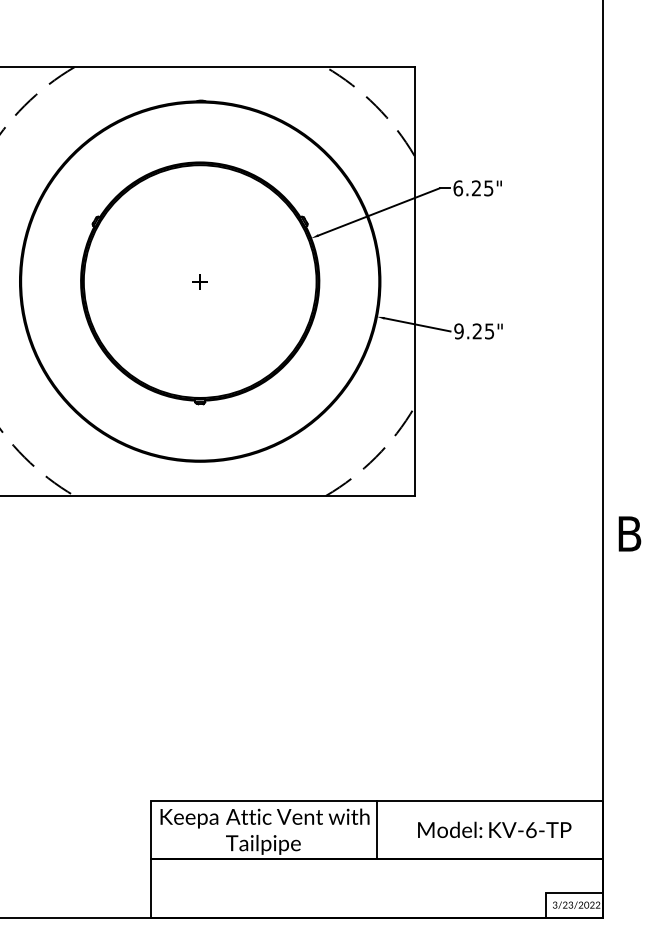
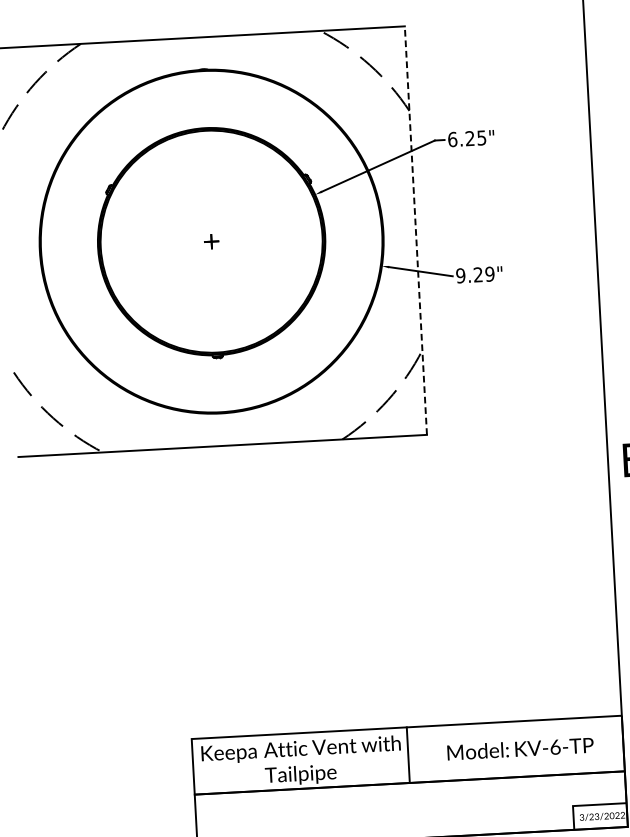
line: (414, 281) -> (415, 230), solid -> dashed
text: (489, 331) -> (489, 274), 9.25" -> 9.29"

